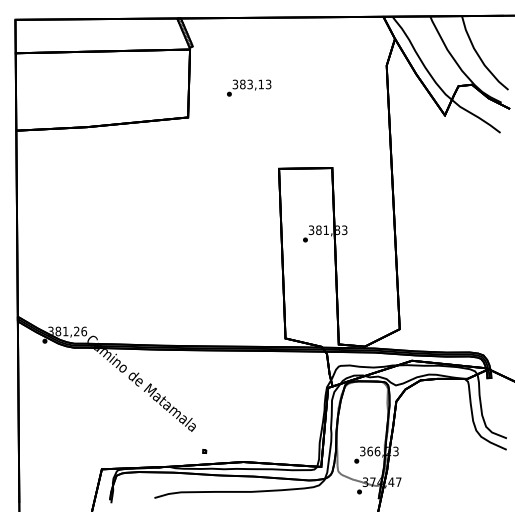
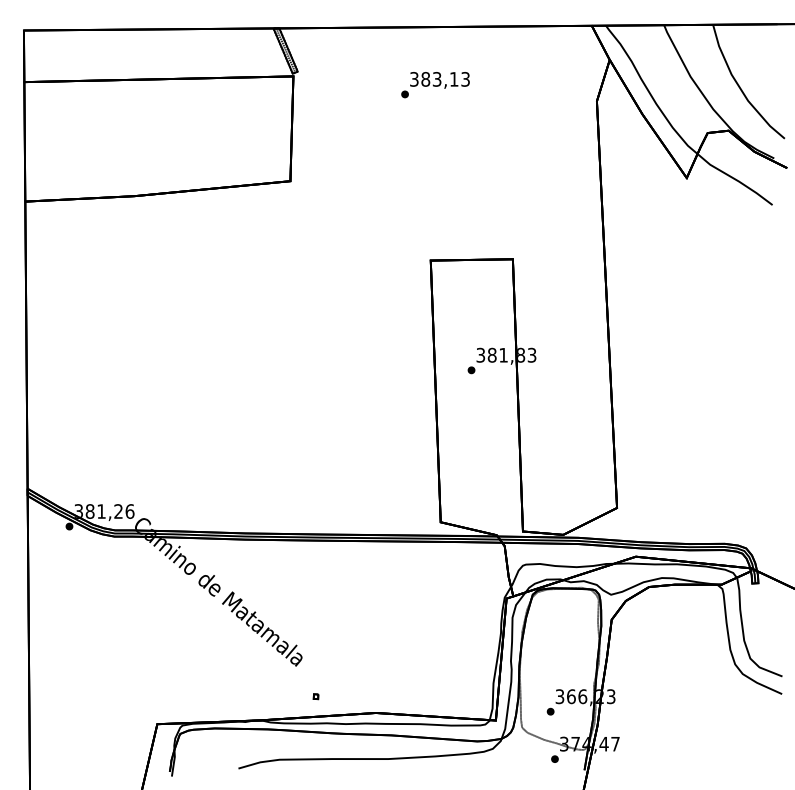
text: (249, 87) -> (436, 84), moved

